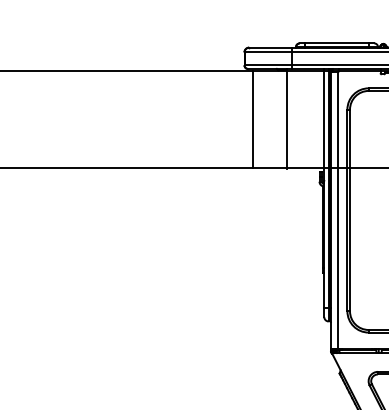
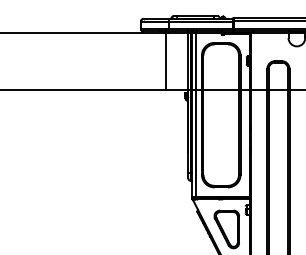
line: (253, 118) -> (146, 60), removed

